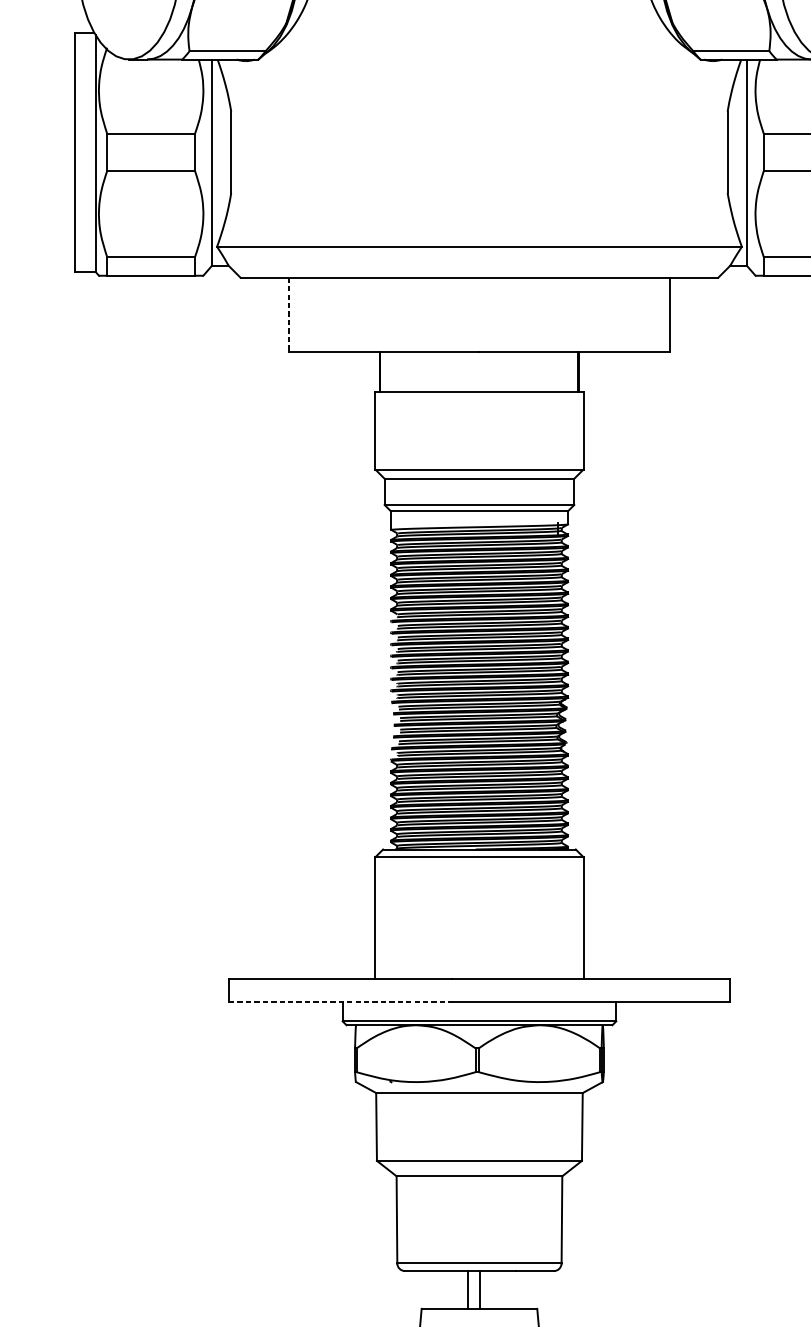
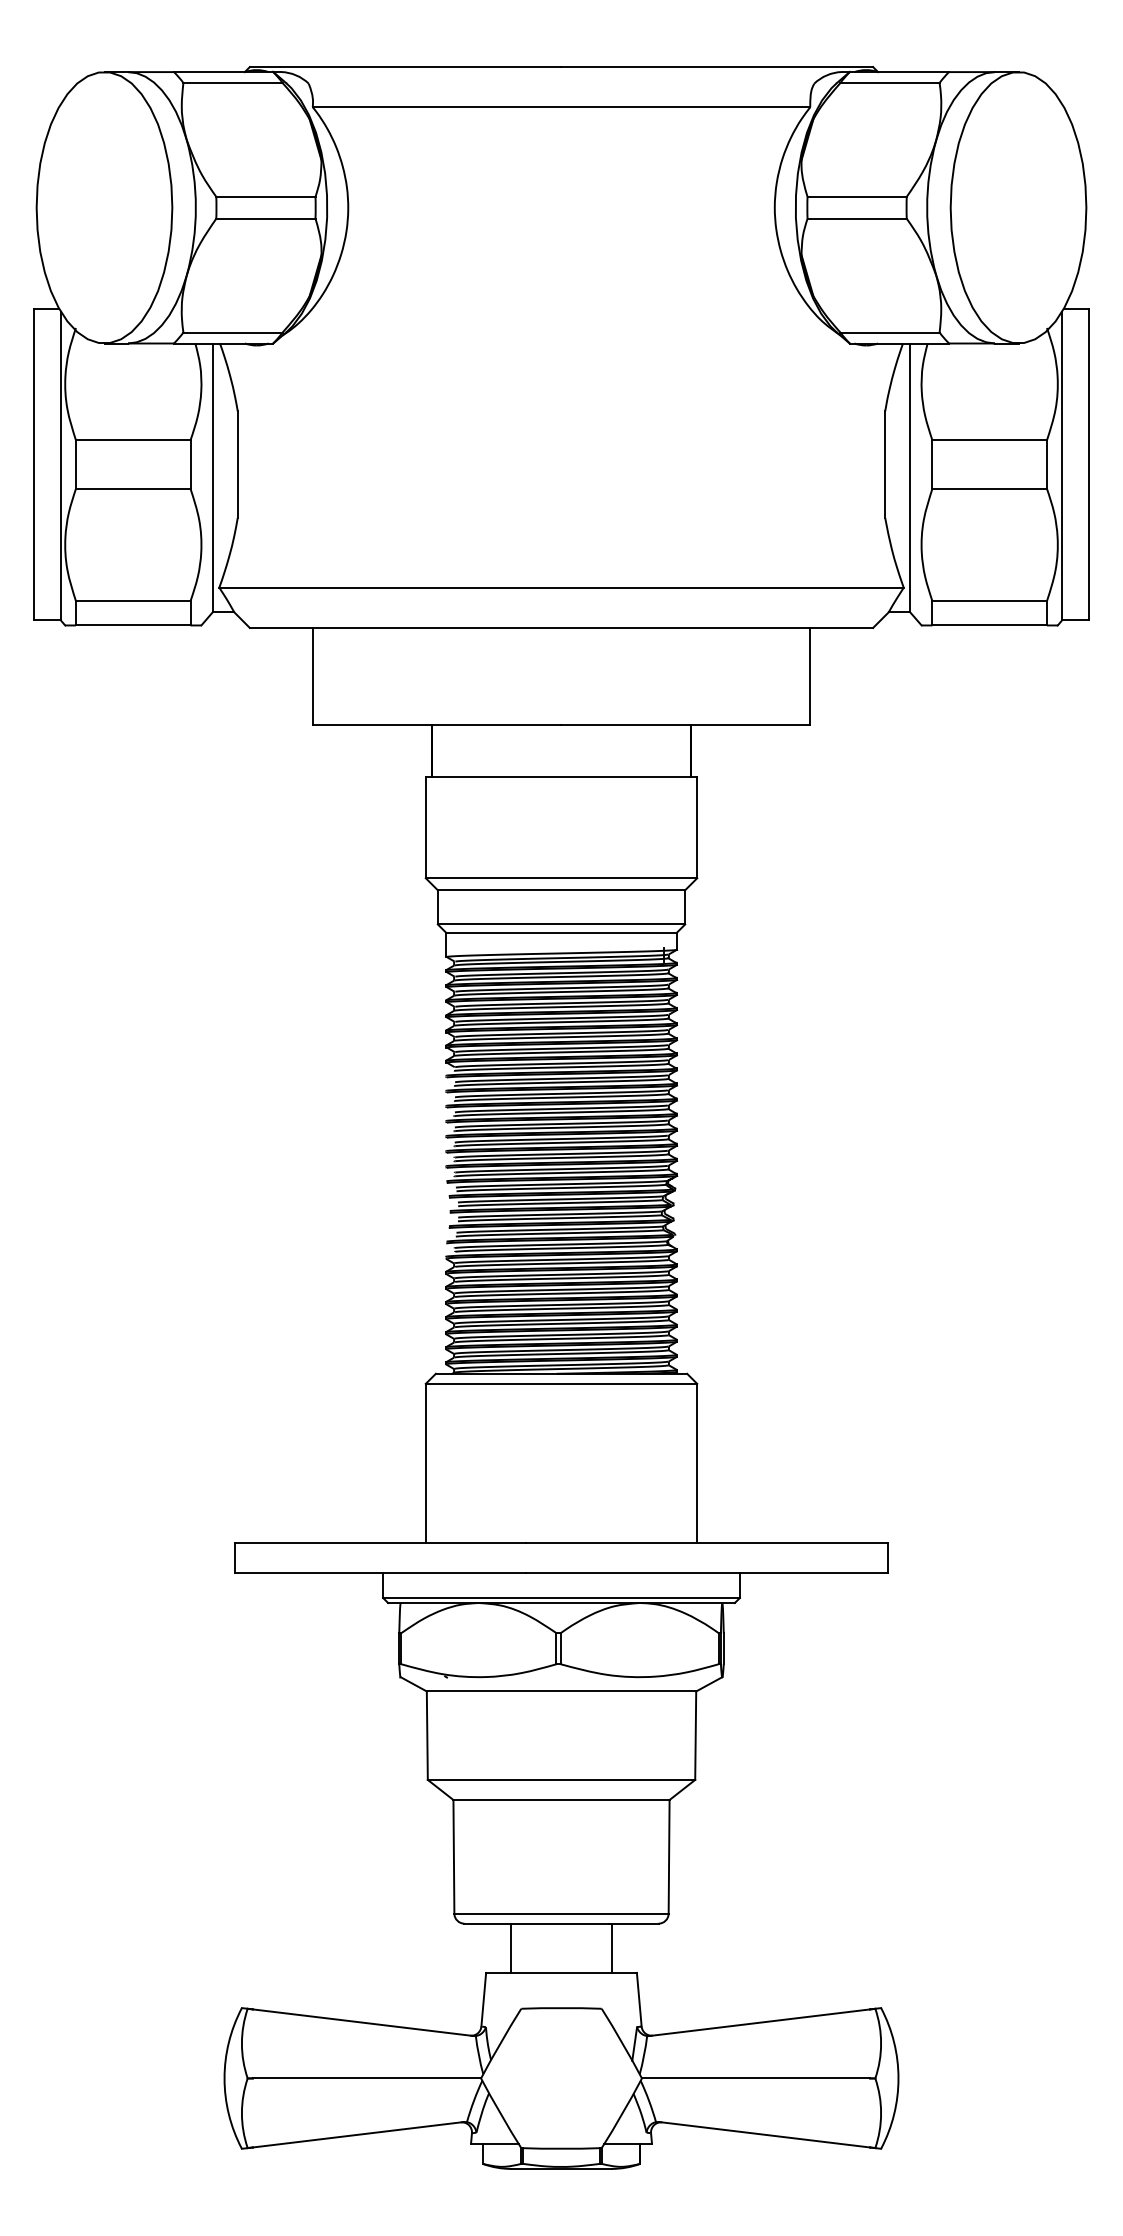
line: (289, 314) -> (313, 676), dashed -> solid
line: (340, 1001) -> (380, 1572), dashed -> solid
line: (467, 1289) -> (511, 1947), moved
line: (479, 1289) -> (611, 1947), moved

